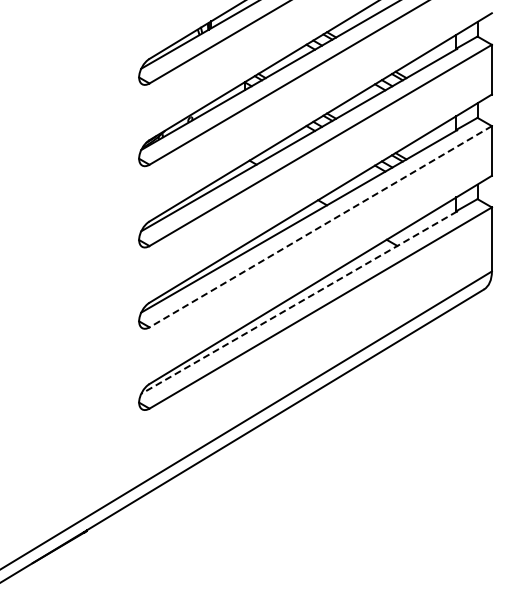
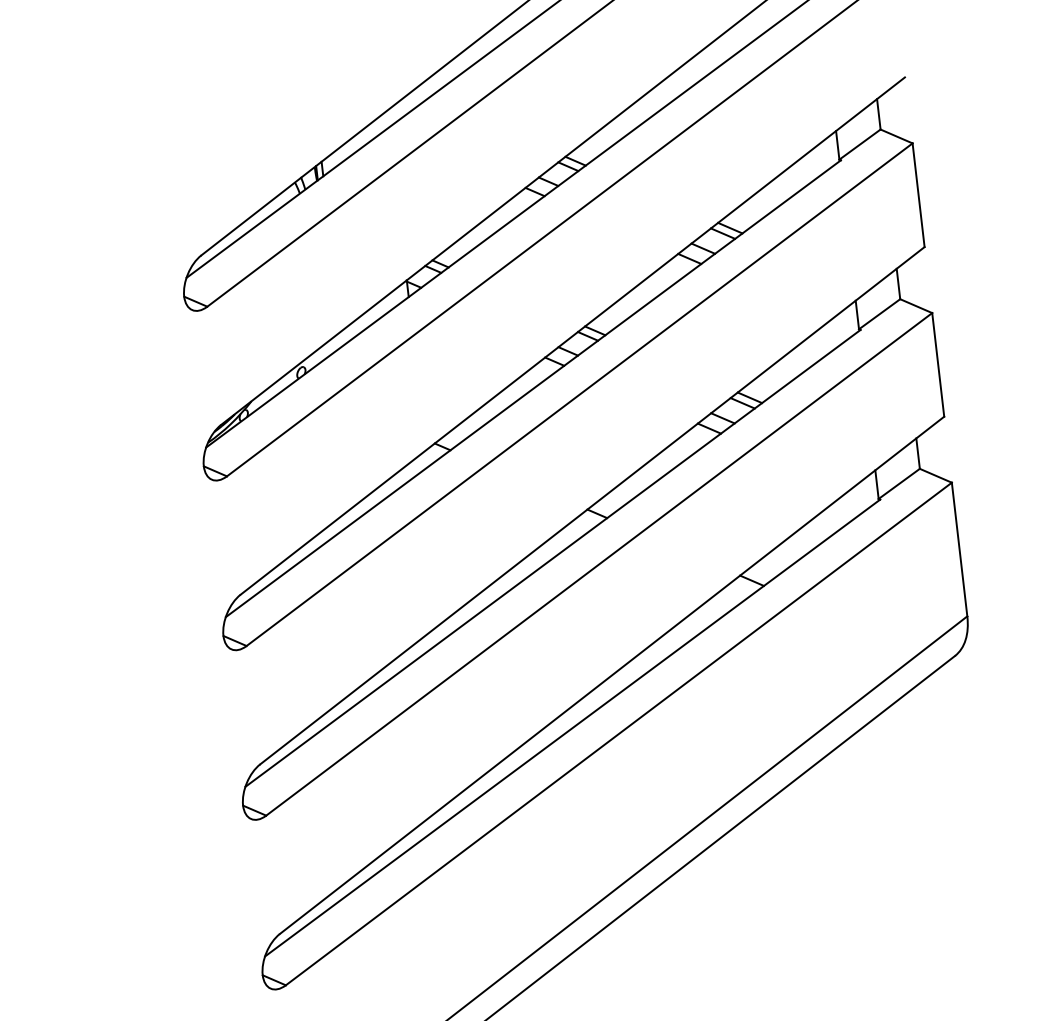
line: (320, 226) -> (598, 563), dashed -> solid
line: (298, 302) -> (571, 727), dashed -> solid

